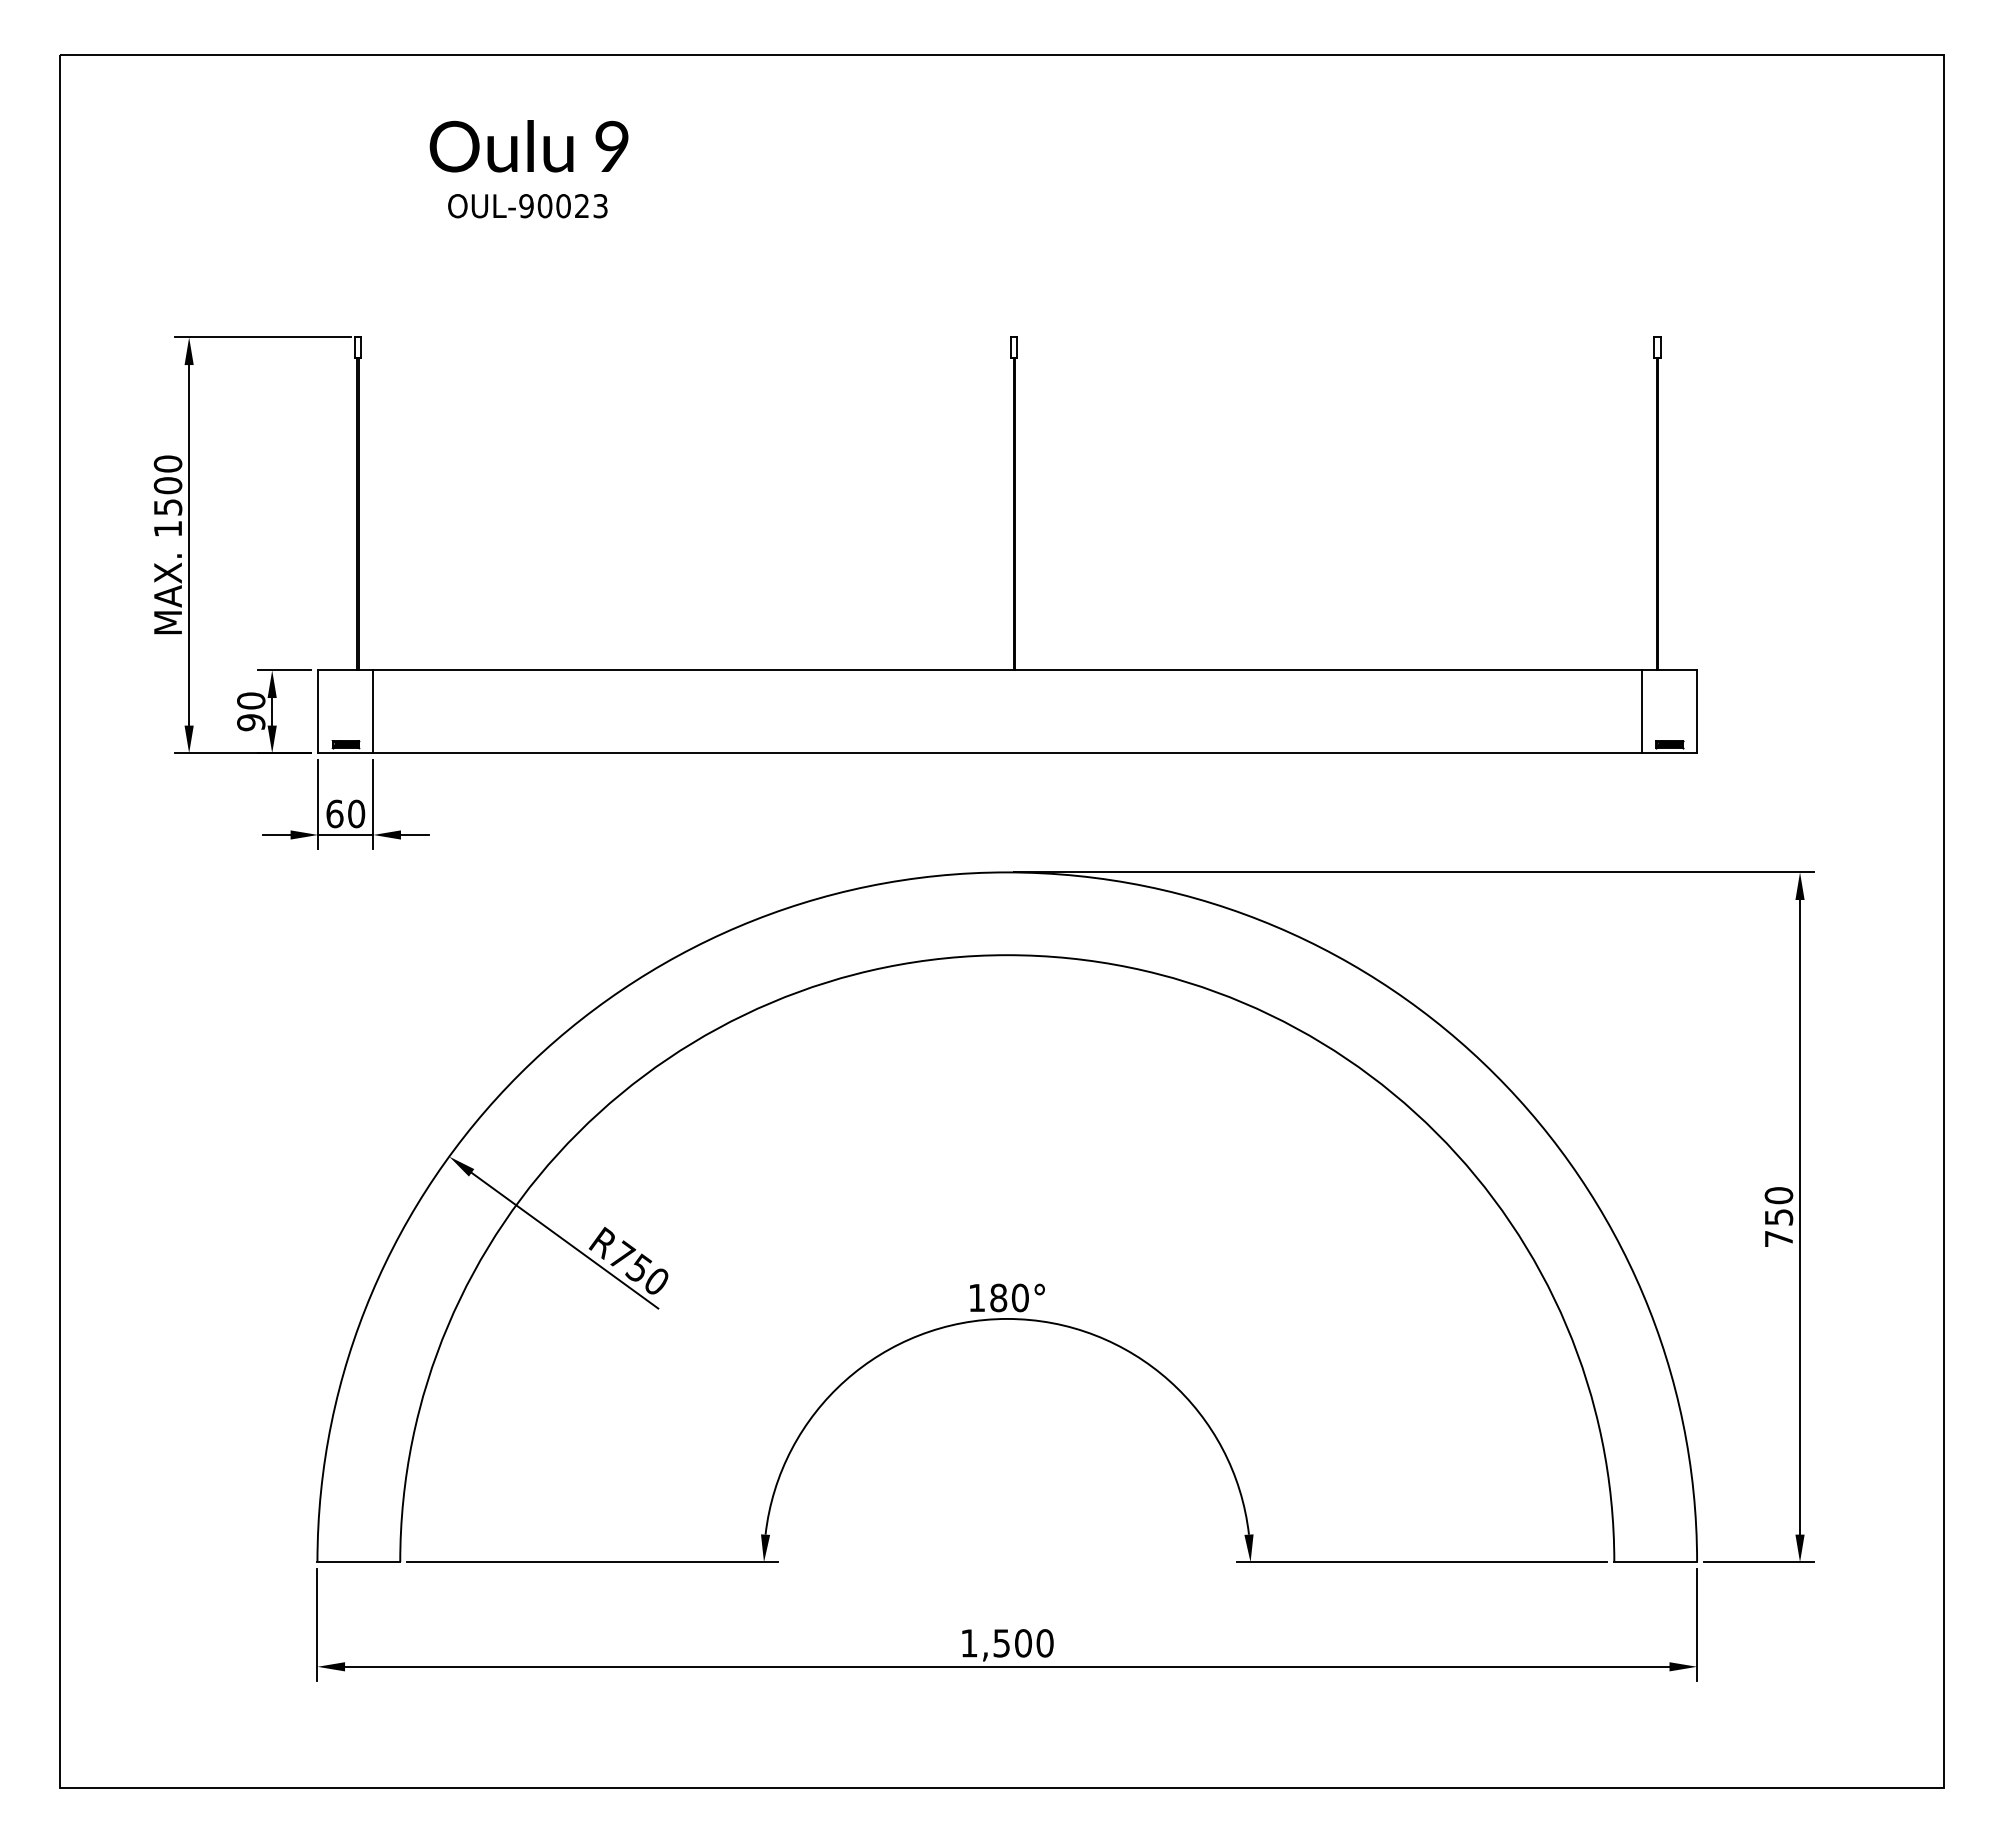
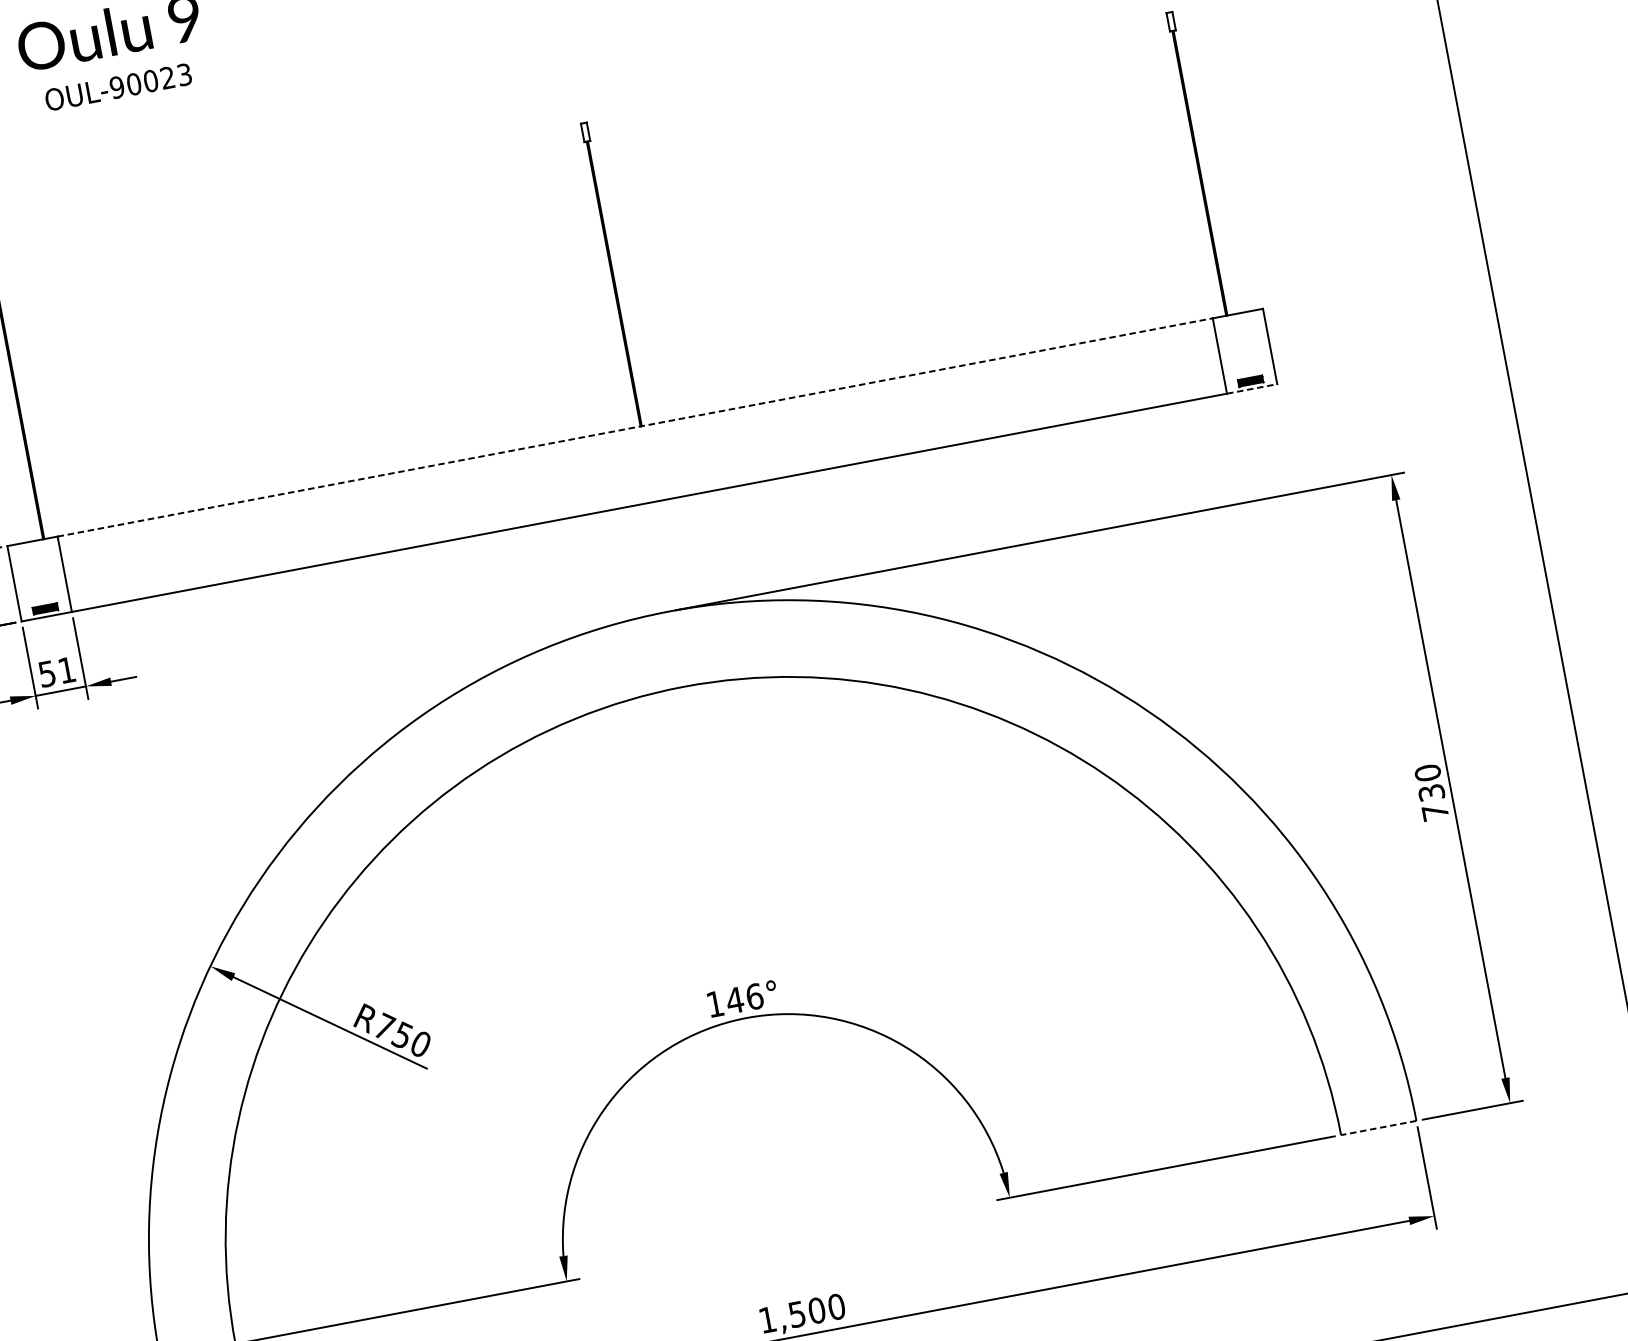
line: (1008, 670) -> (635, 427), solid -> dashed
line: (1669, 753) -> (1252, 389), solid -> dashed
text: (345, 813) -> (56, 671), 60 -> 51
text: (1778, 1216) -> (1431, 792), 750 -> 730
text: (1009, 1297) -> (744, 998), 180° -> 146°
line: (1655, 1562) -> (1378, 1128), solid -> dashed

